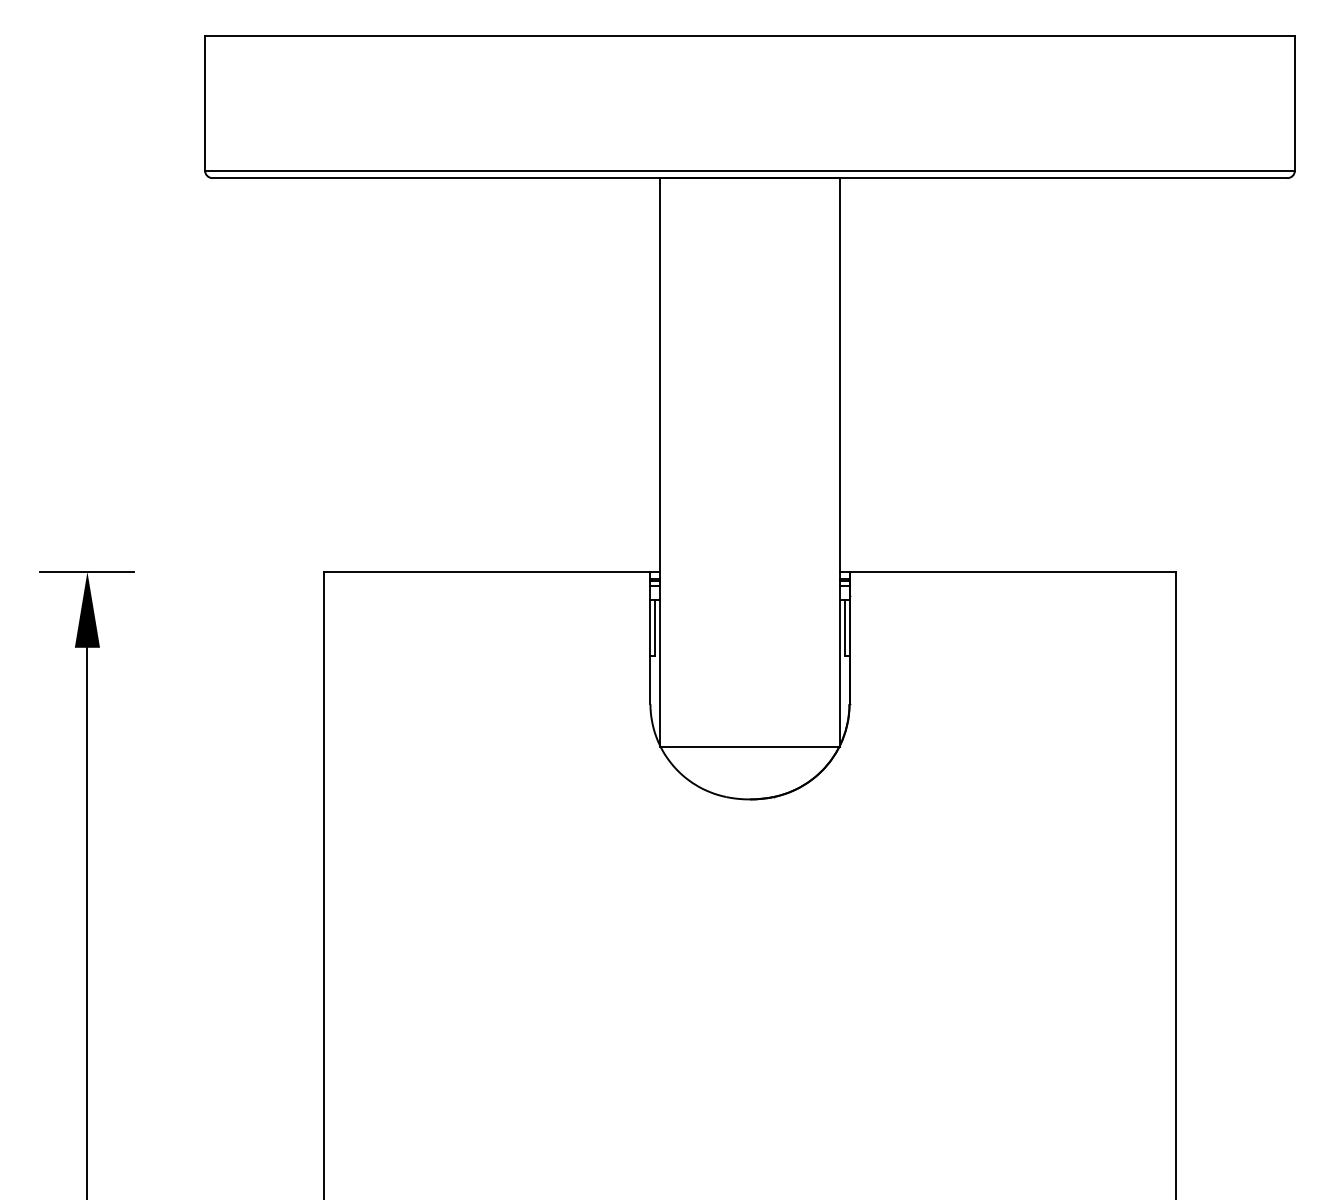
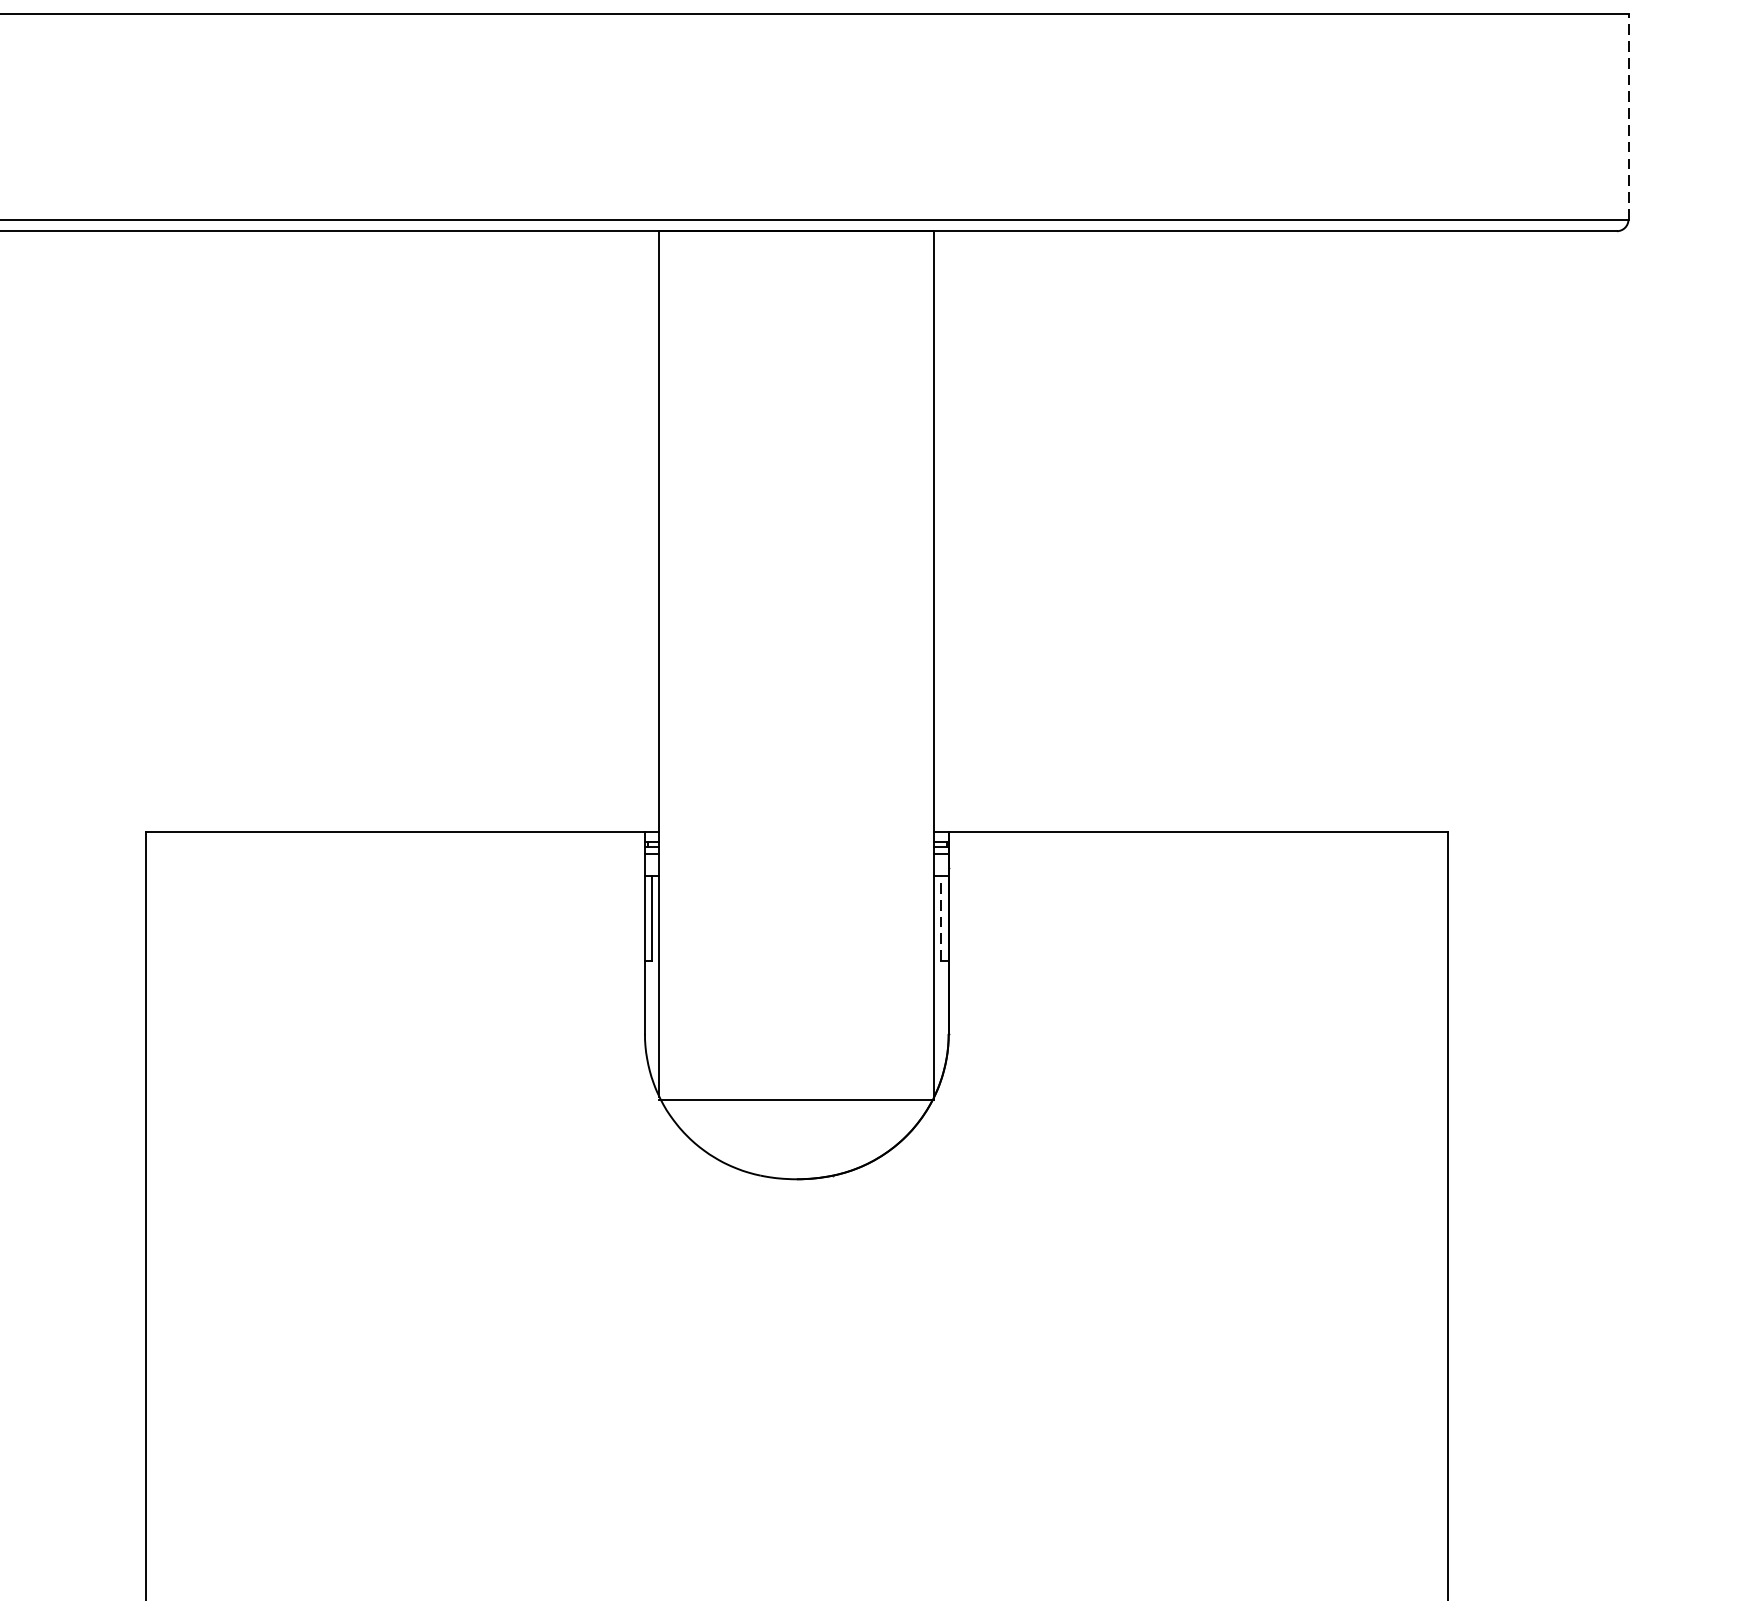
line: (1294, 102) -> (1627, 115), solid -> dashed
line: (844, 628) -> (941, 918), solid -> dashed

